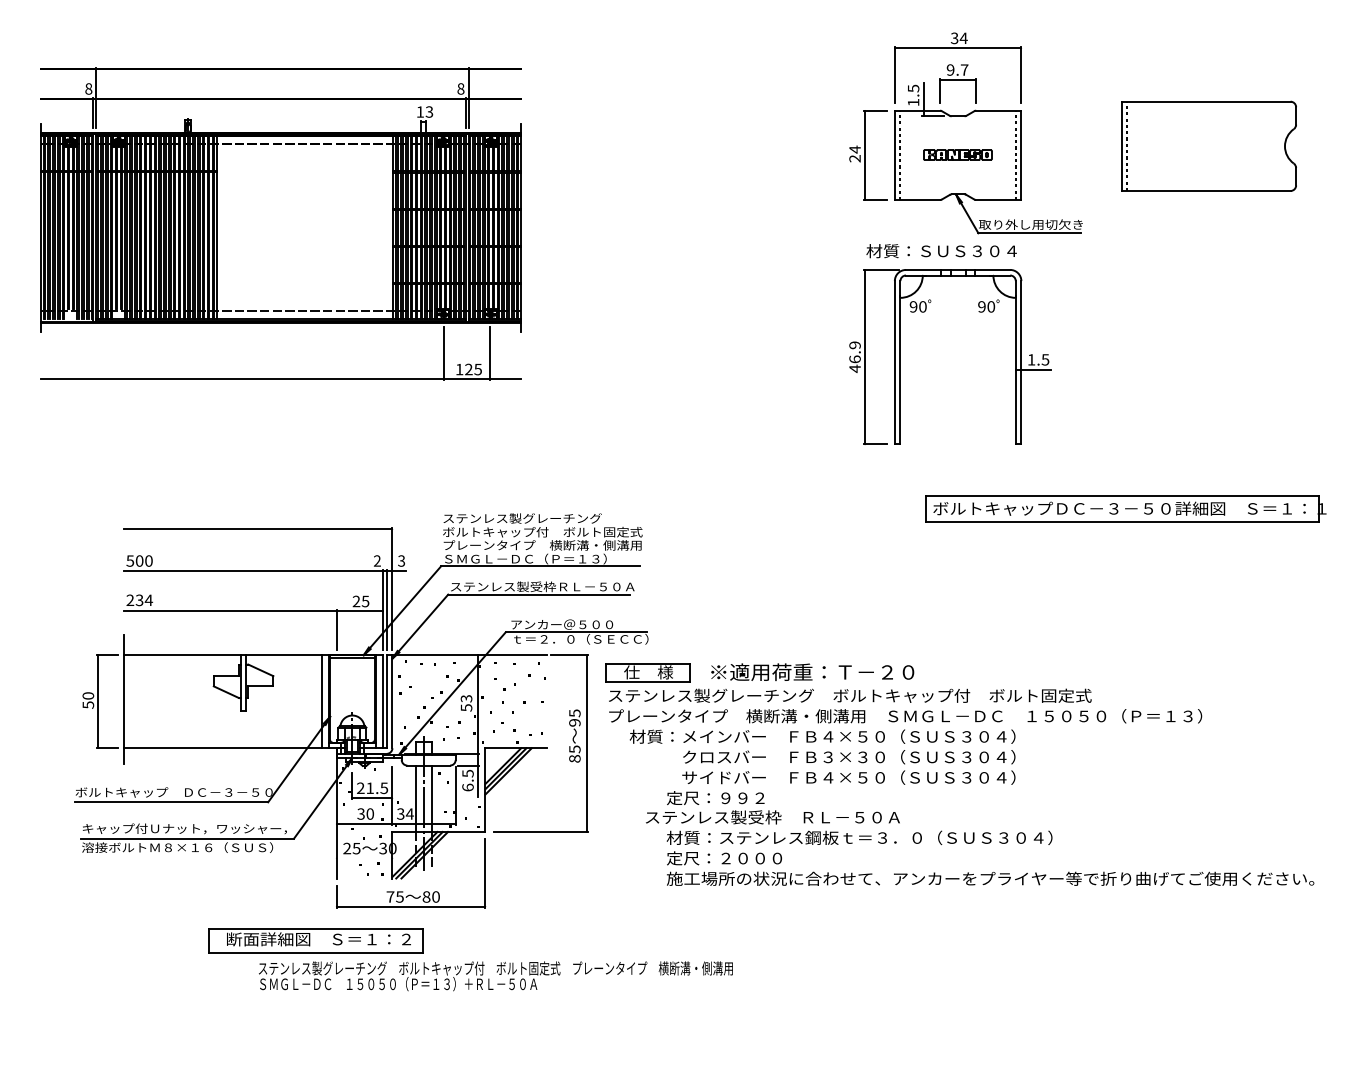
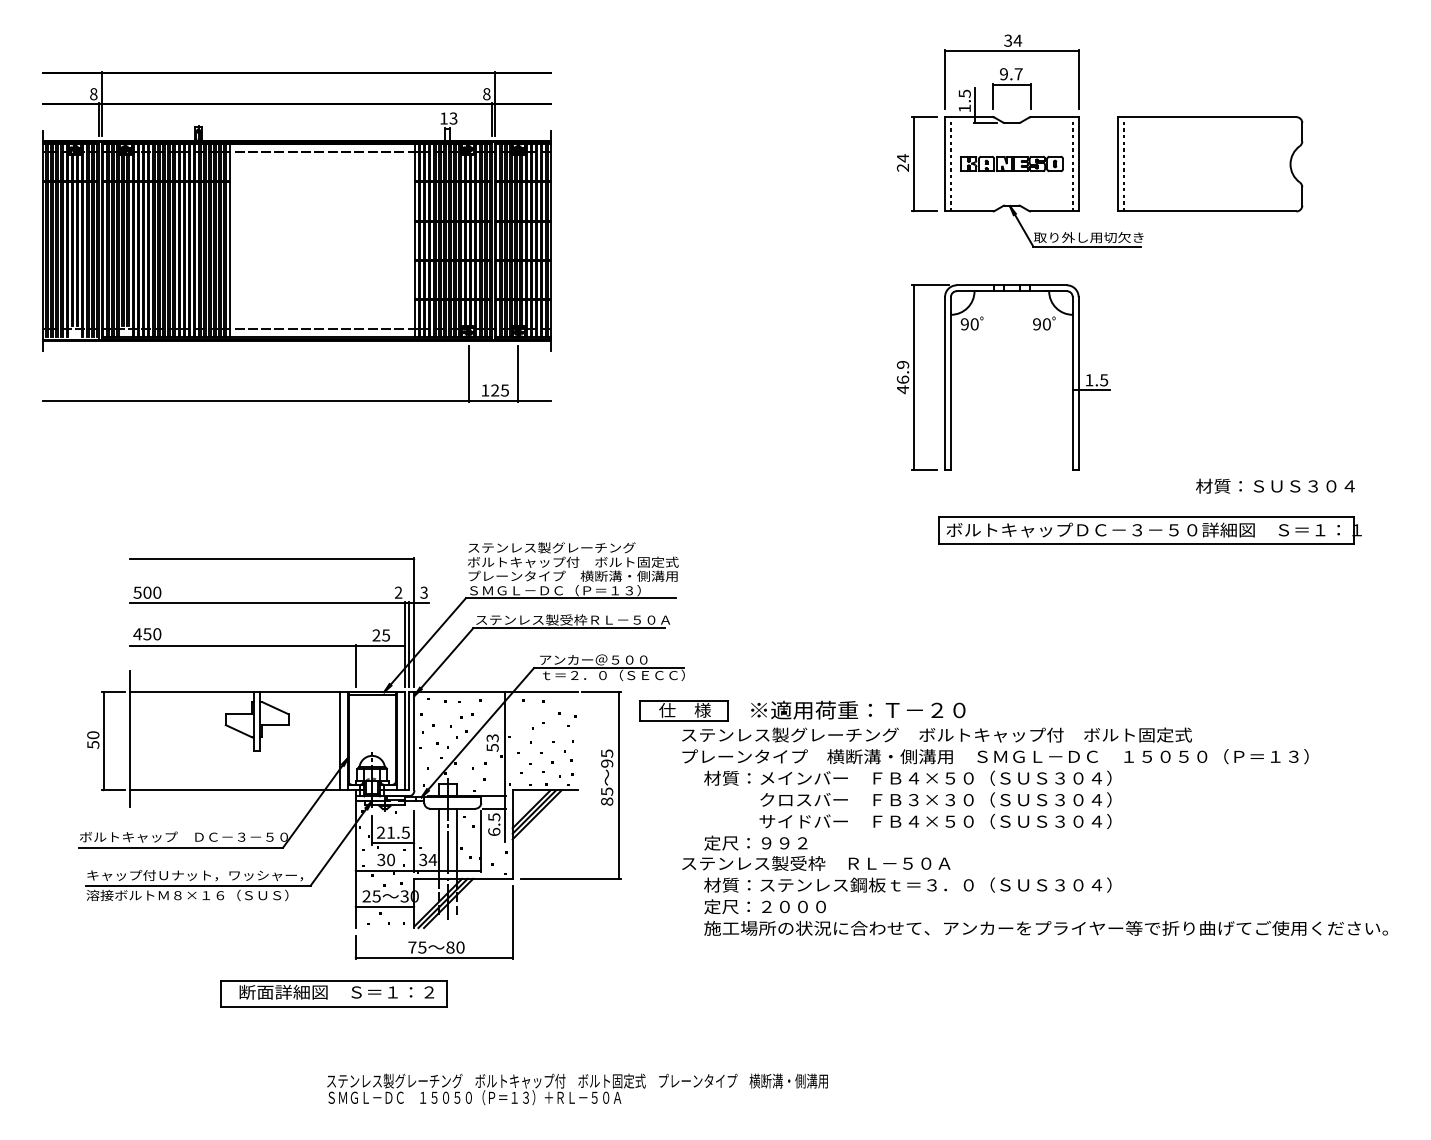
part: (1208, 145) -> (1209, 163), moved
part: (958, 154) -> (1012, 163), size x1.43
text: (941, 251) -> (1275, 486), moved
part: (1125, 508) -> (1149, 529), moved
text: (139, 600) -> (147, 634), 234 -> 450
text: (905, 736) -> (995, 778), moved
line: (364, 858) -> (384, 906), added
text: (495, 976) -> (577, 1089), moved

